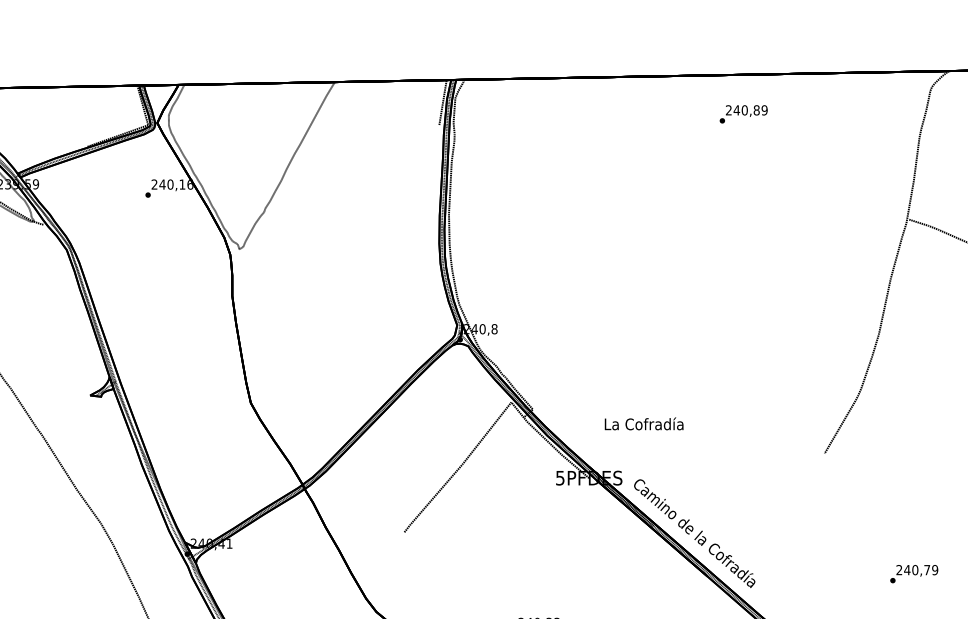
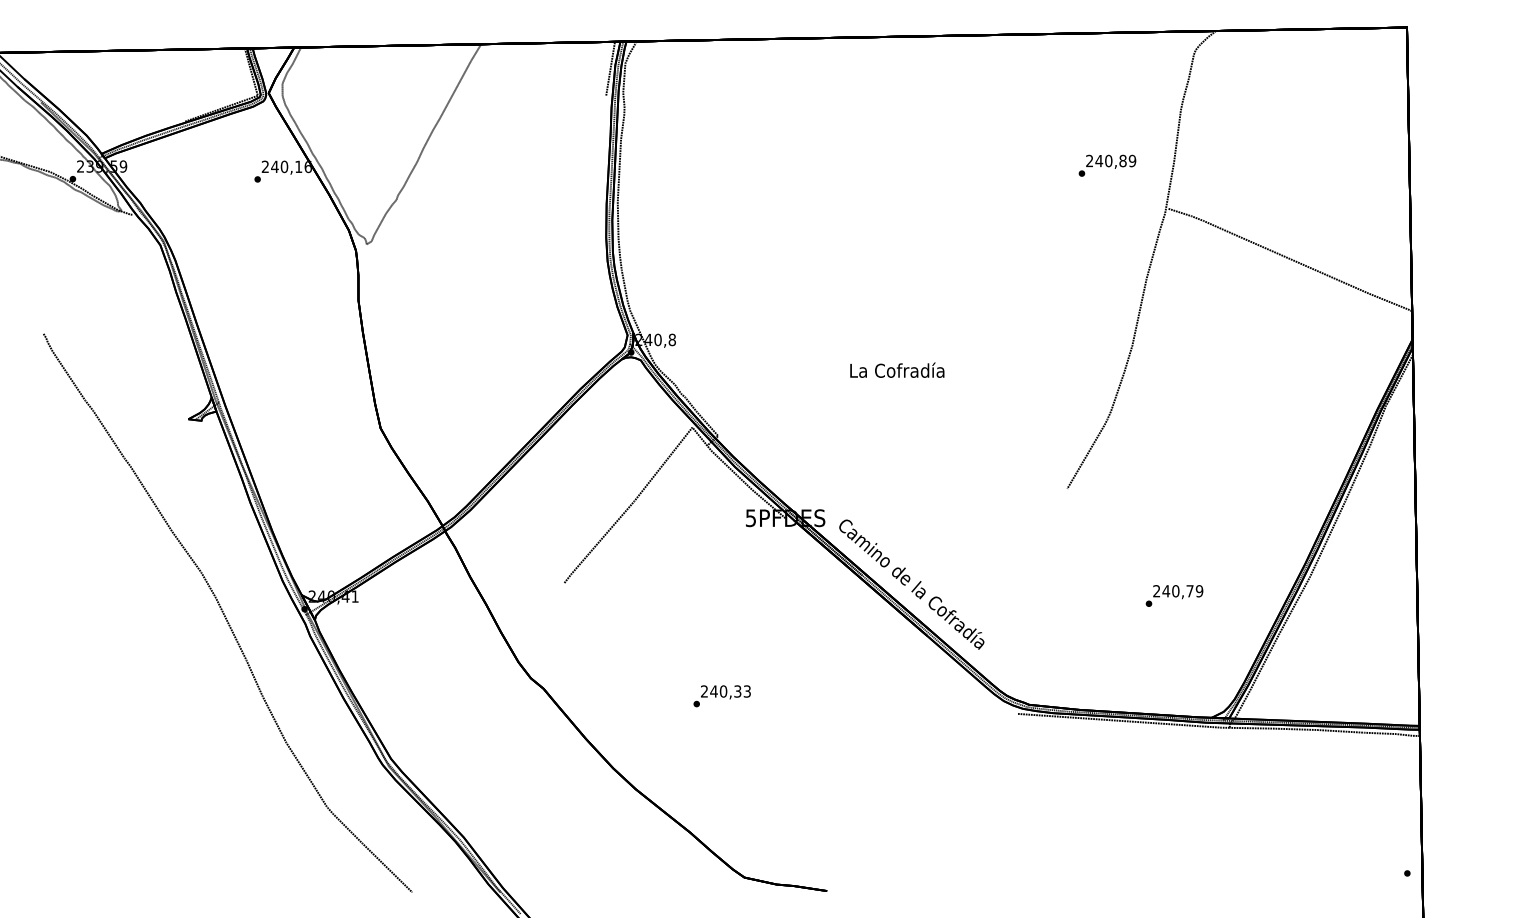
text: (743, 114) -> (1107, 165), moved
text: (644, 423) -> (897, 369), moved
text: (914, 573) -> (1174, 595), moved

